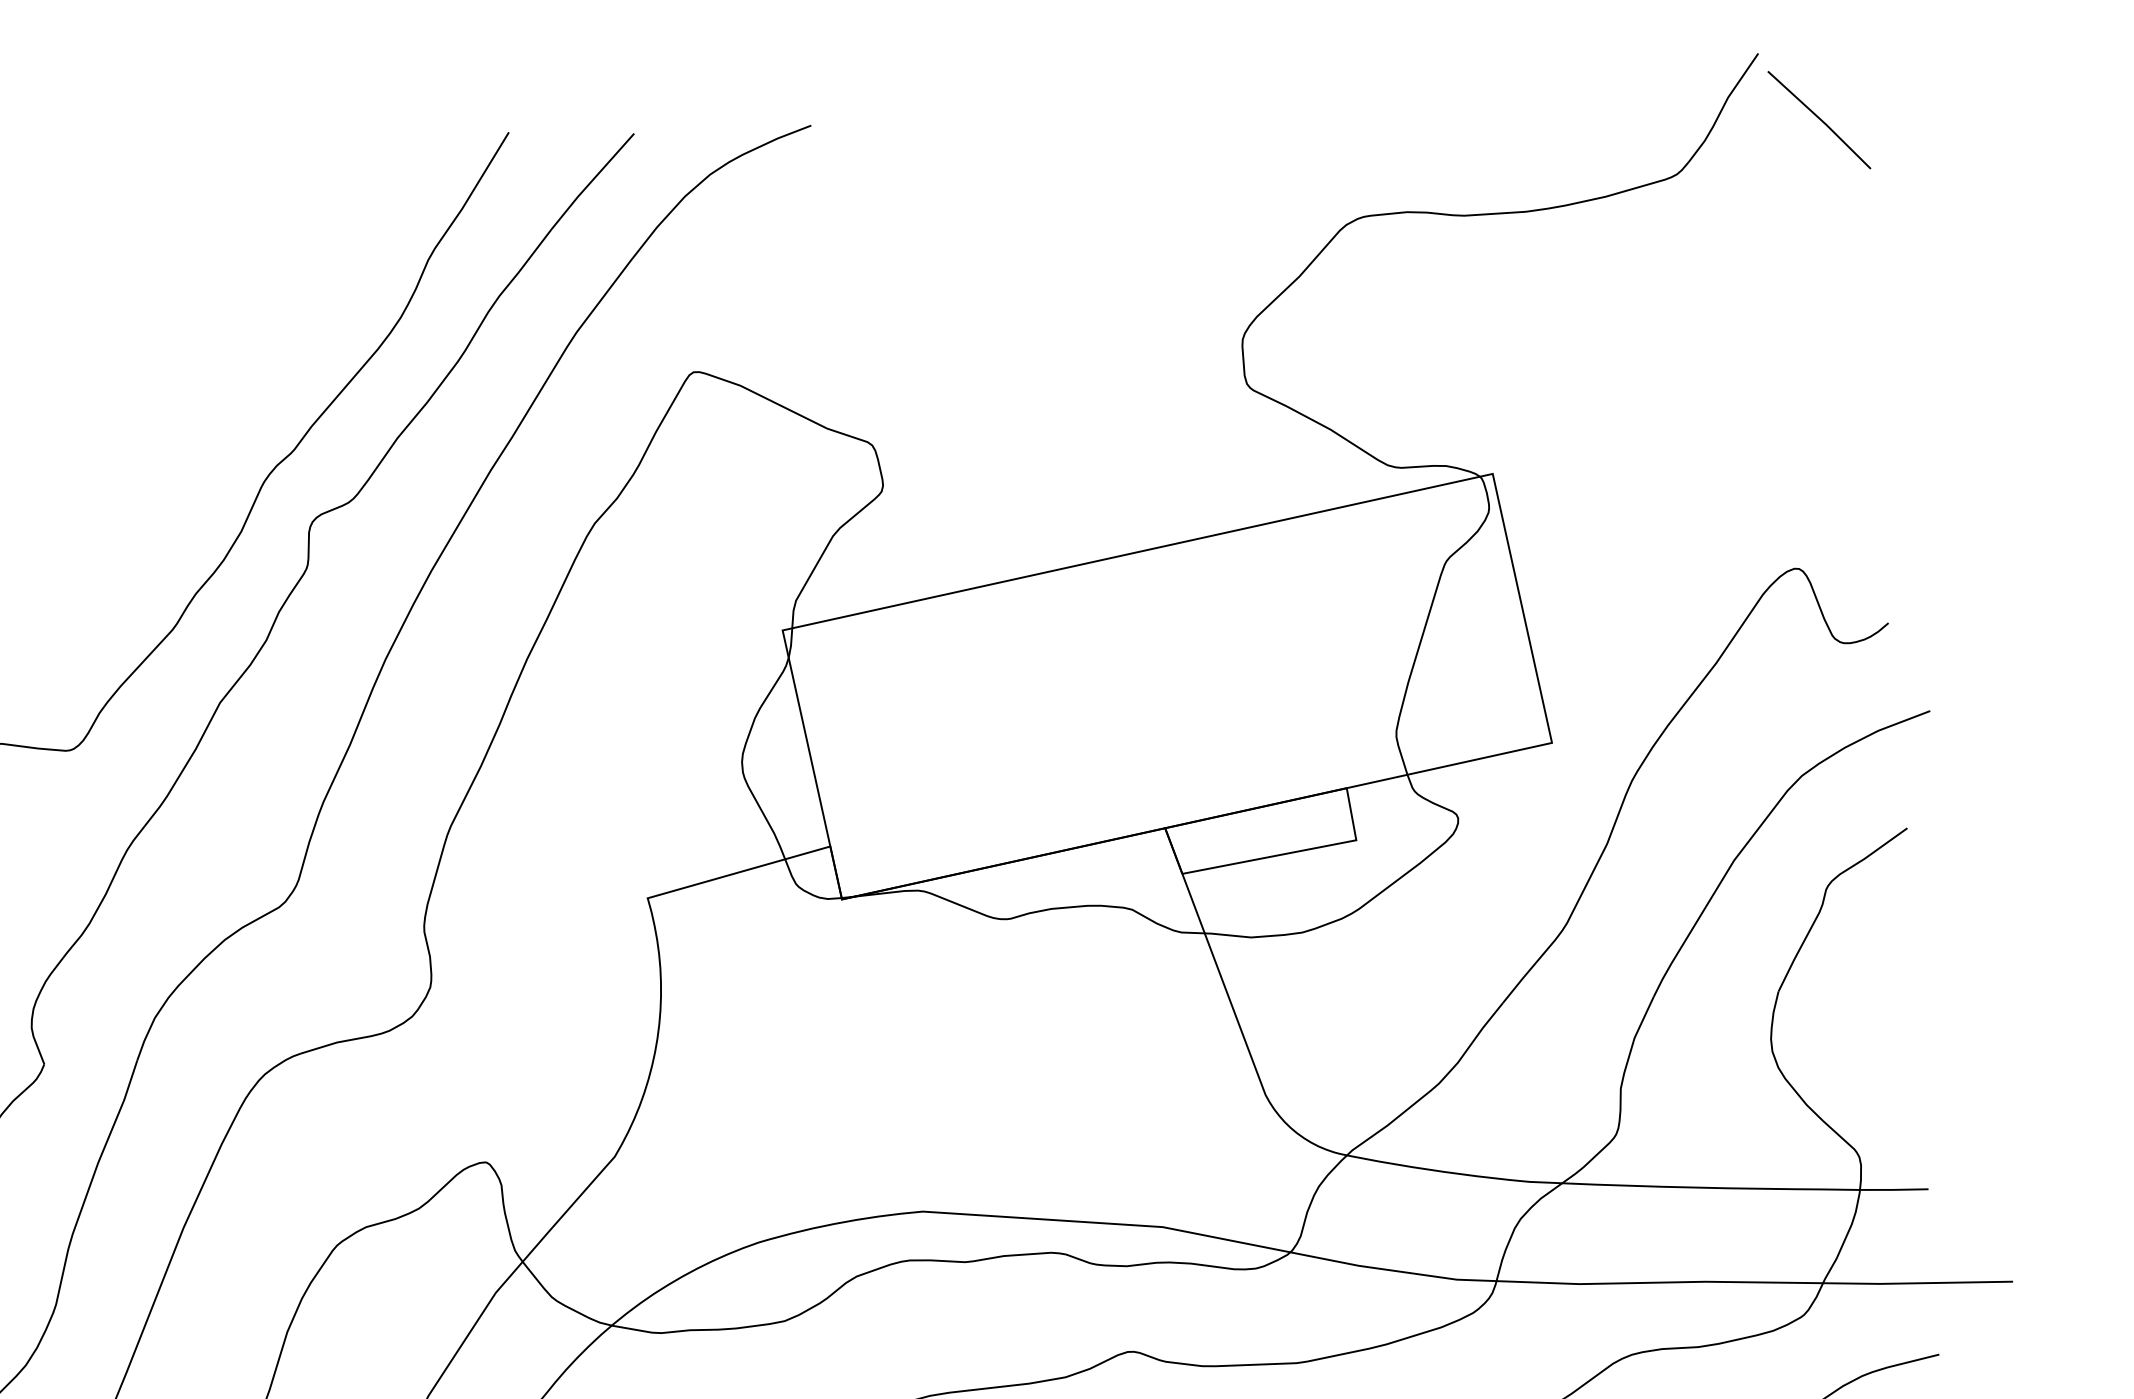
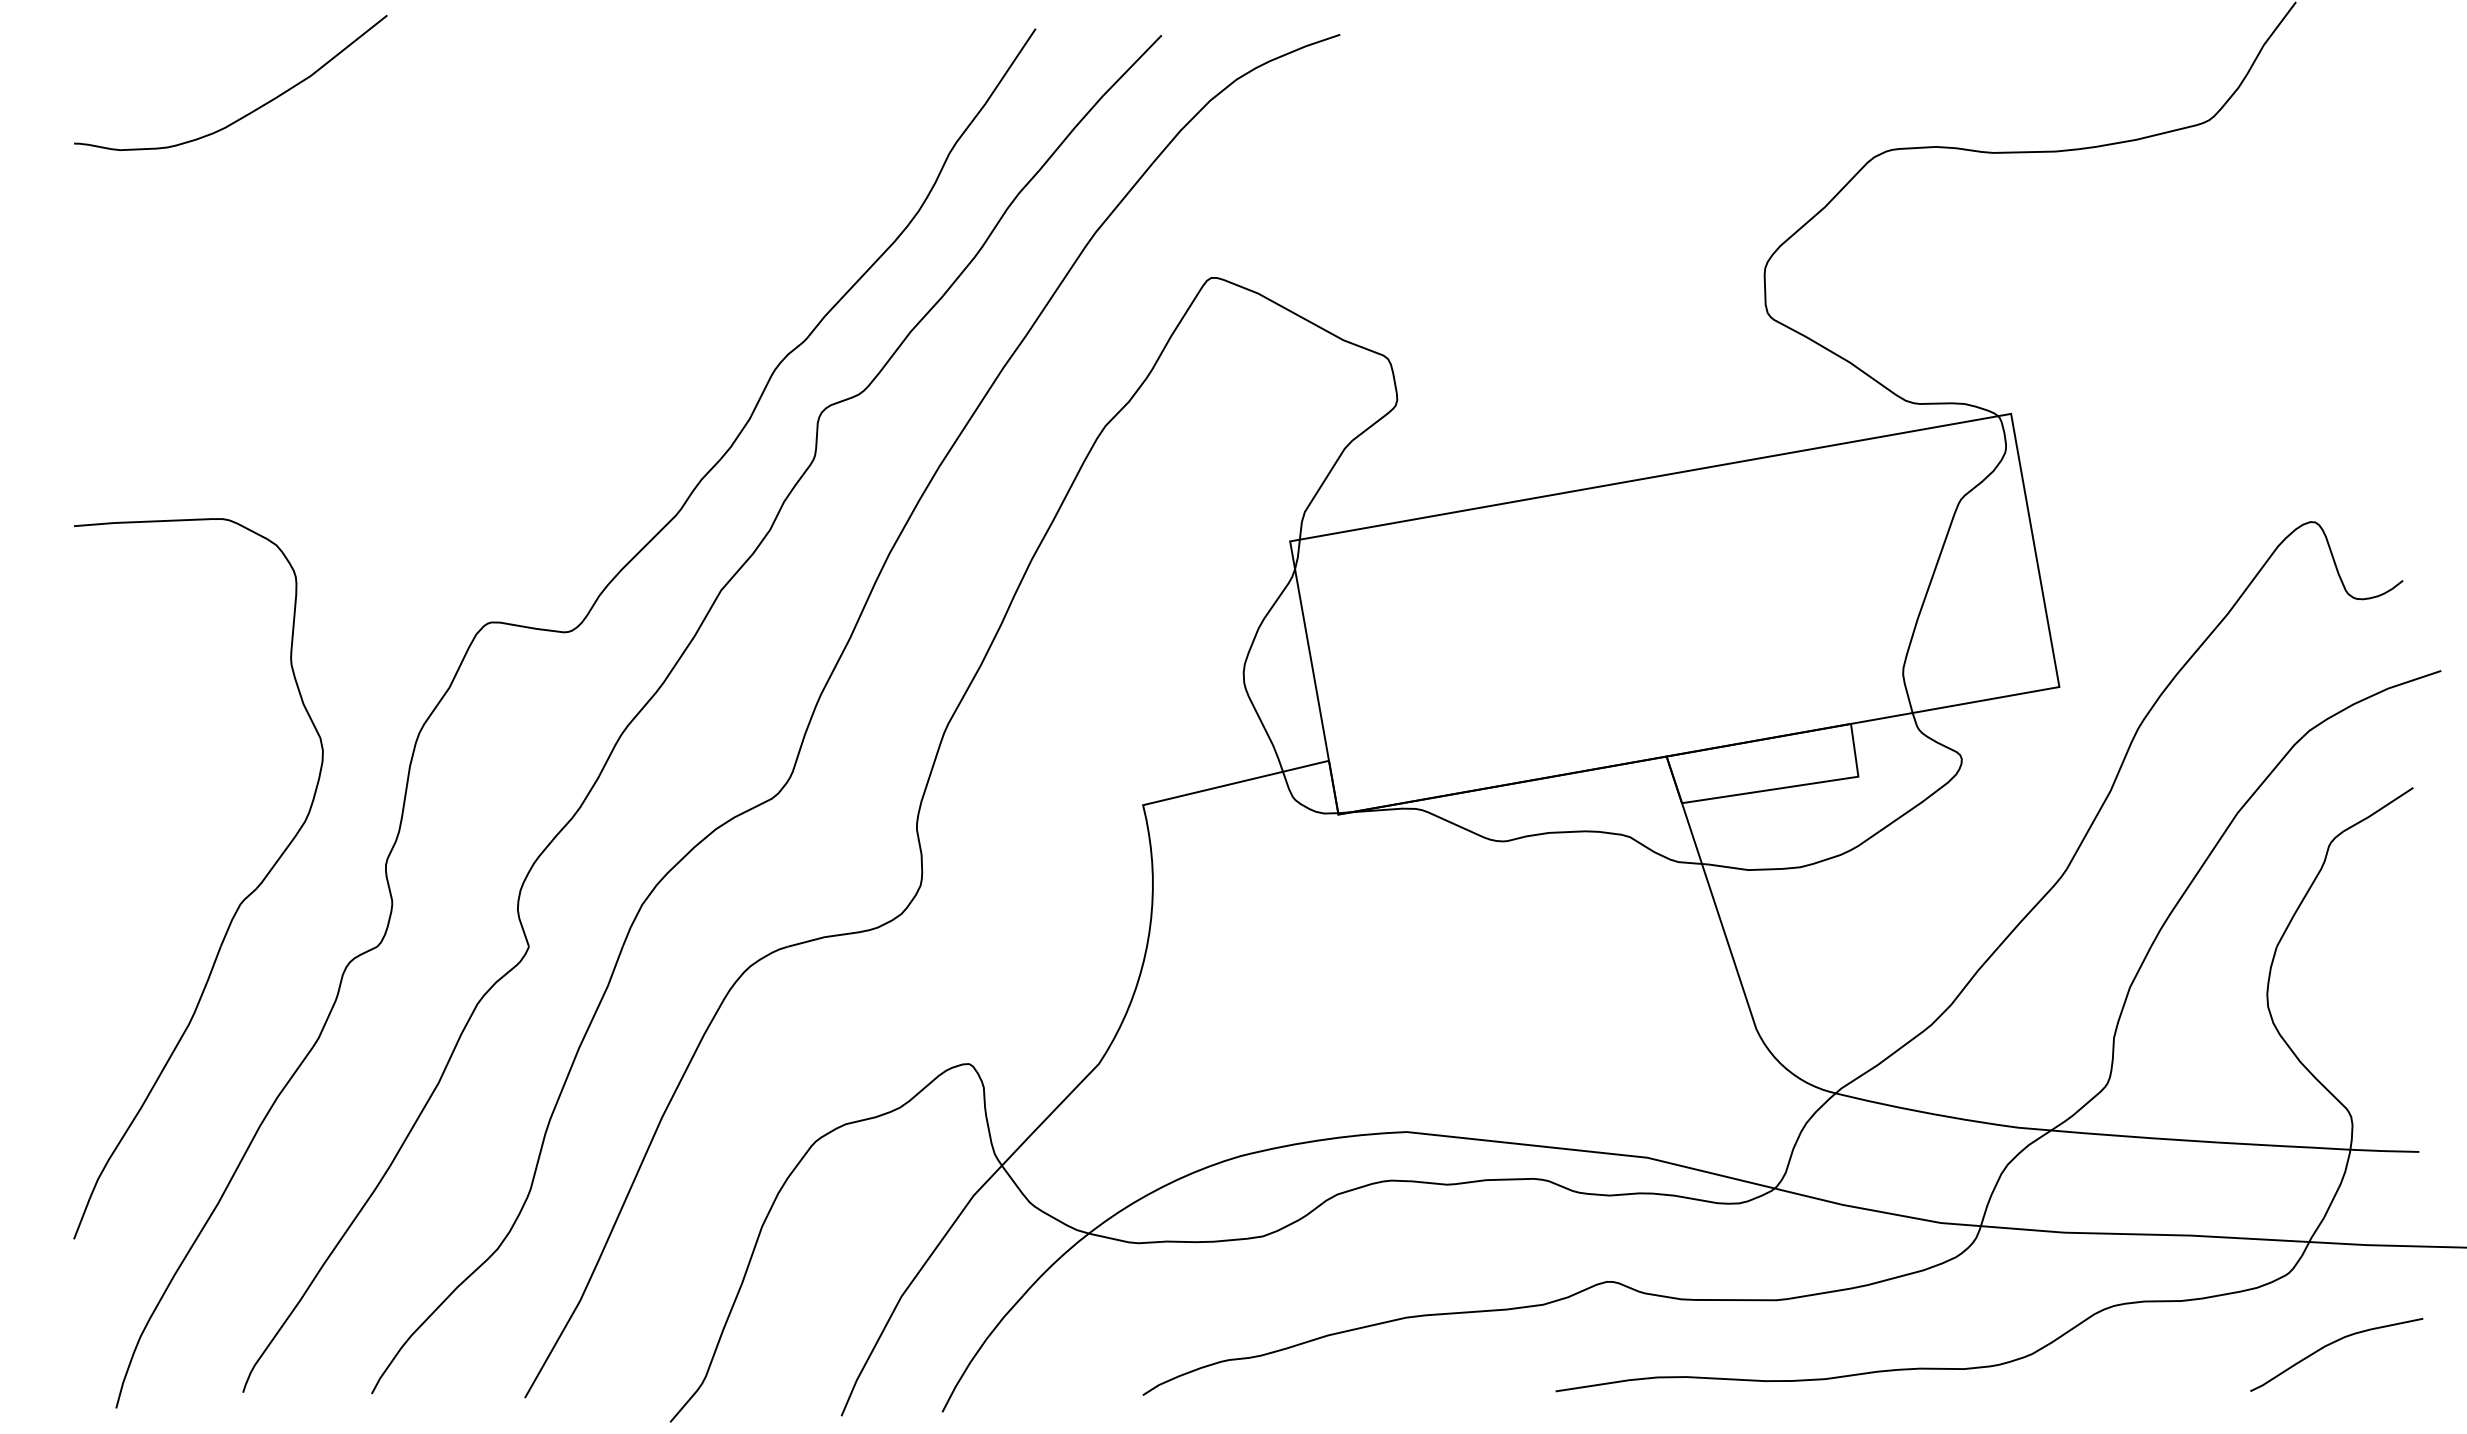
line: (1819, 119) -> (2354, 71), removed

